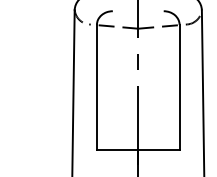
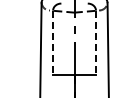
line: (97, 88) -> (53, 43), solid -> dashed
line: (180, 88) -> (96, 43), solid -> dashed

